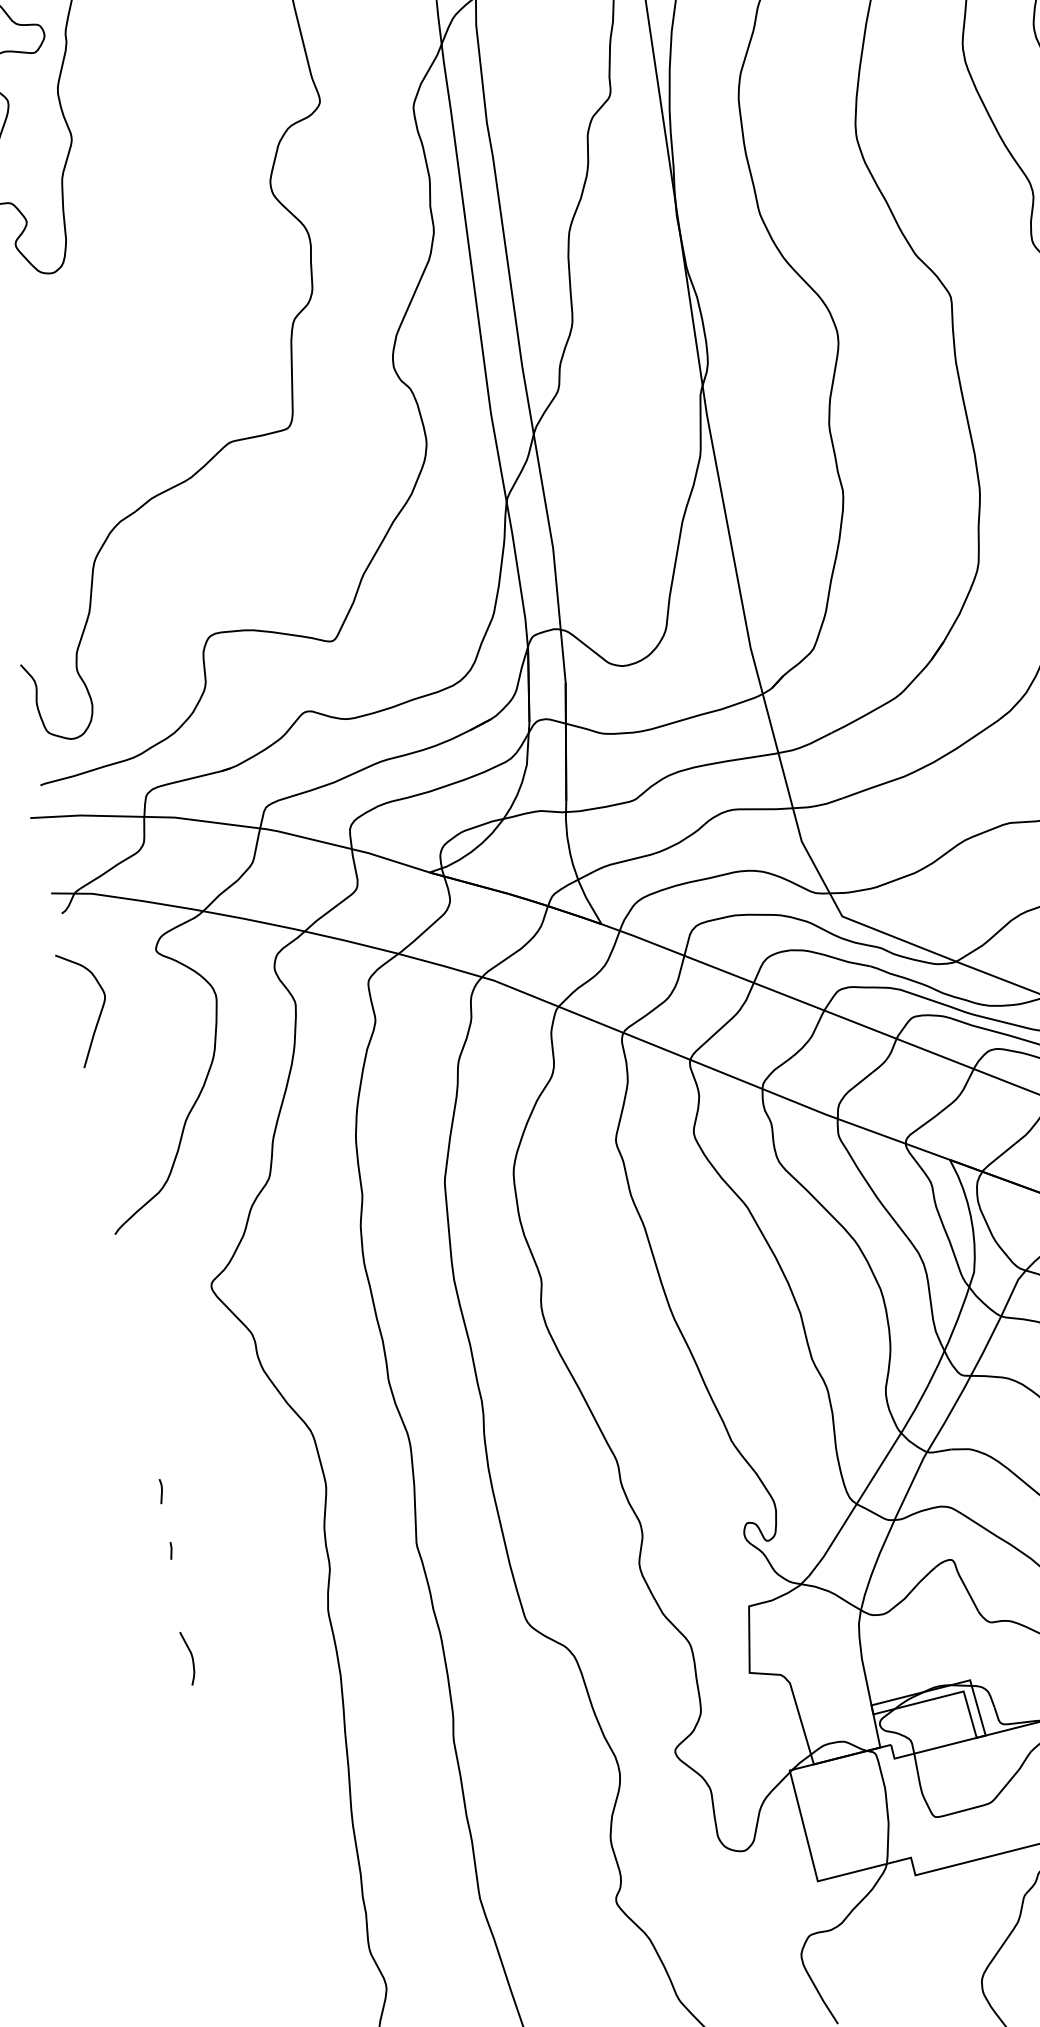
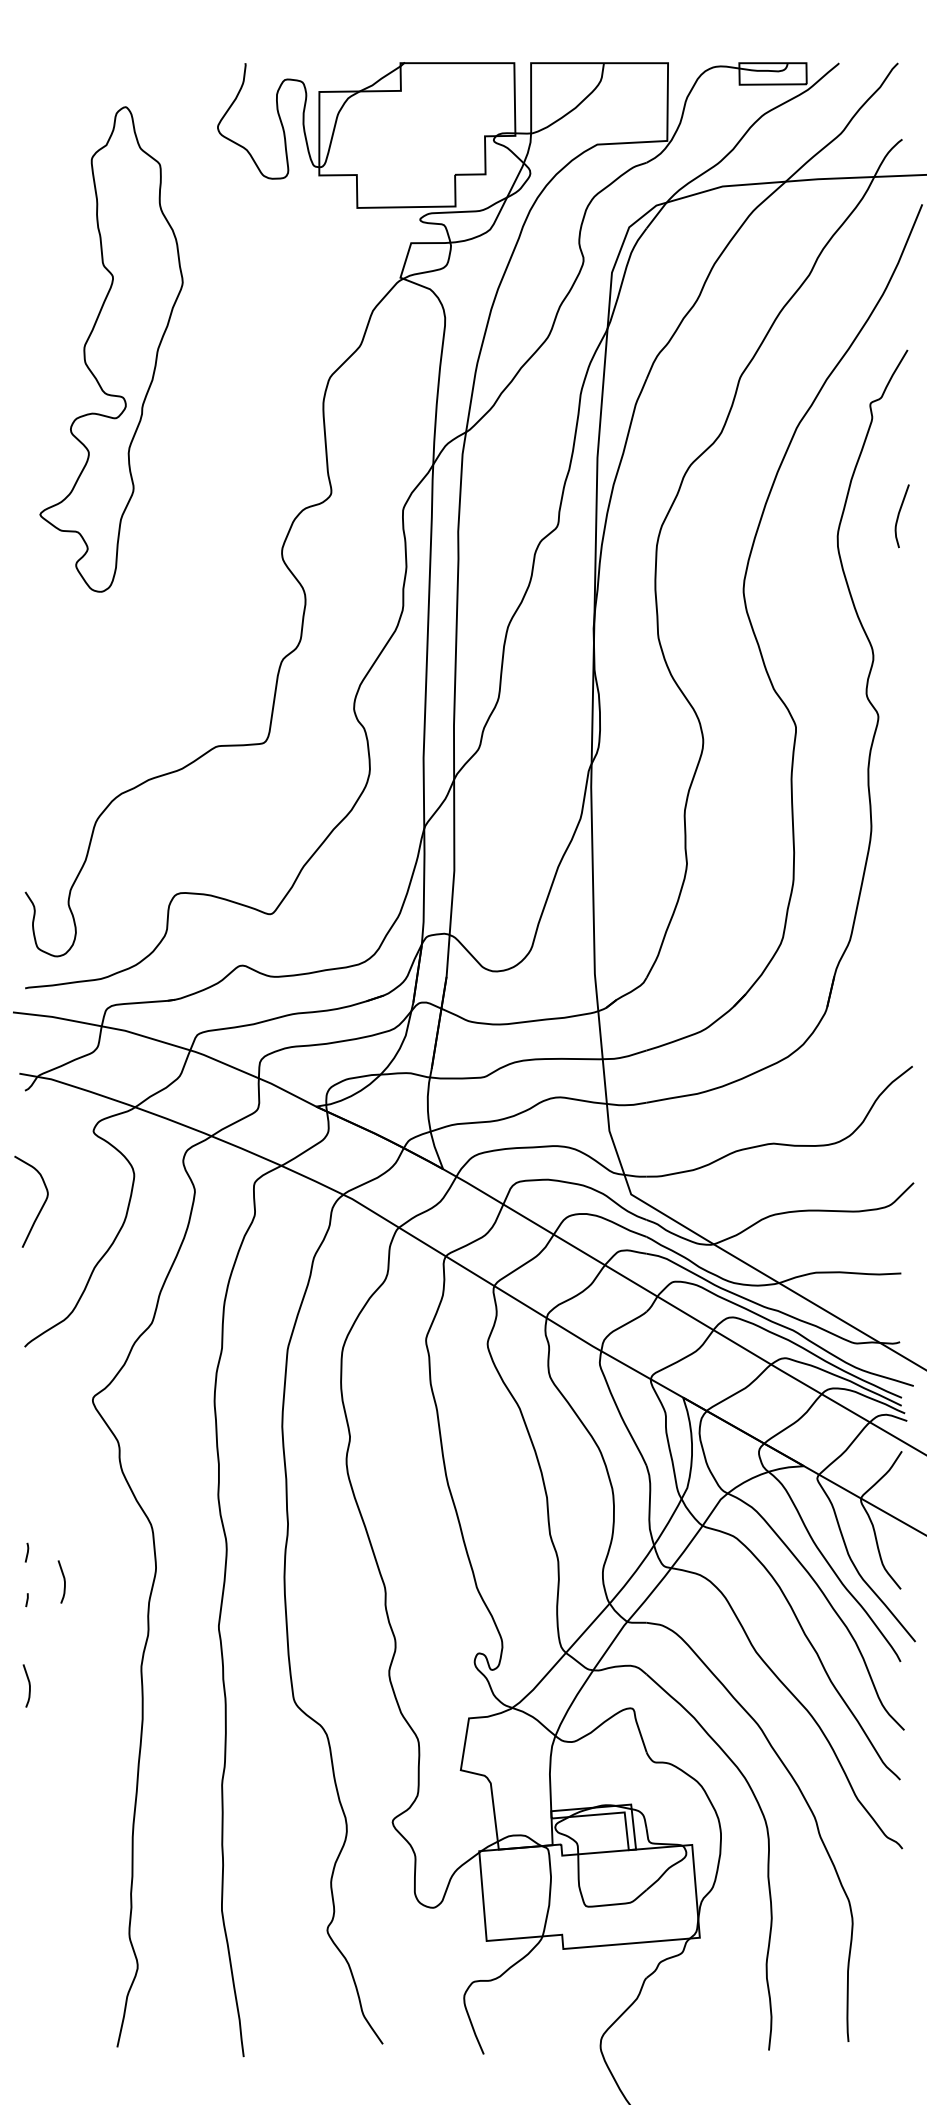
curve: (99, 1012) -> (41, 1206), moved
curve: (212, 1518) -> (63, 1580), added

